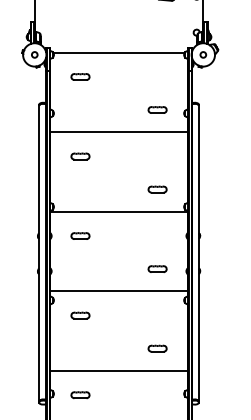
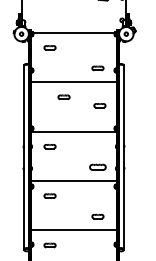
part: (79, 155) -> (63, 96), moved
part: (156, 189) -> (99, 105), moved
part: (156, 267) -> (97, 166), size x1.4

